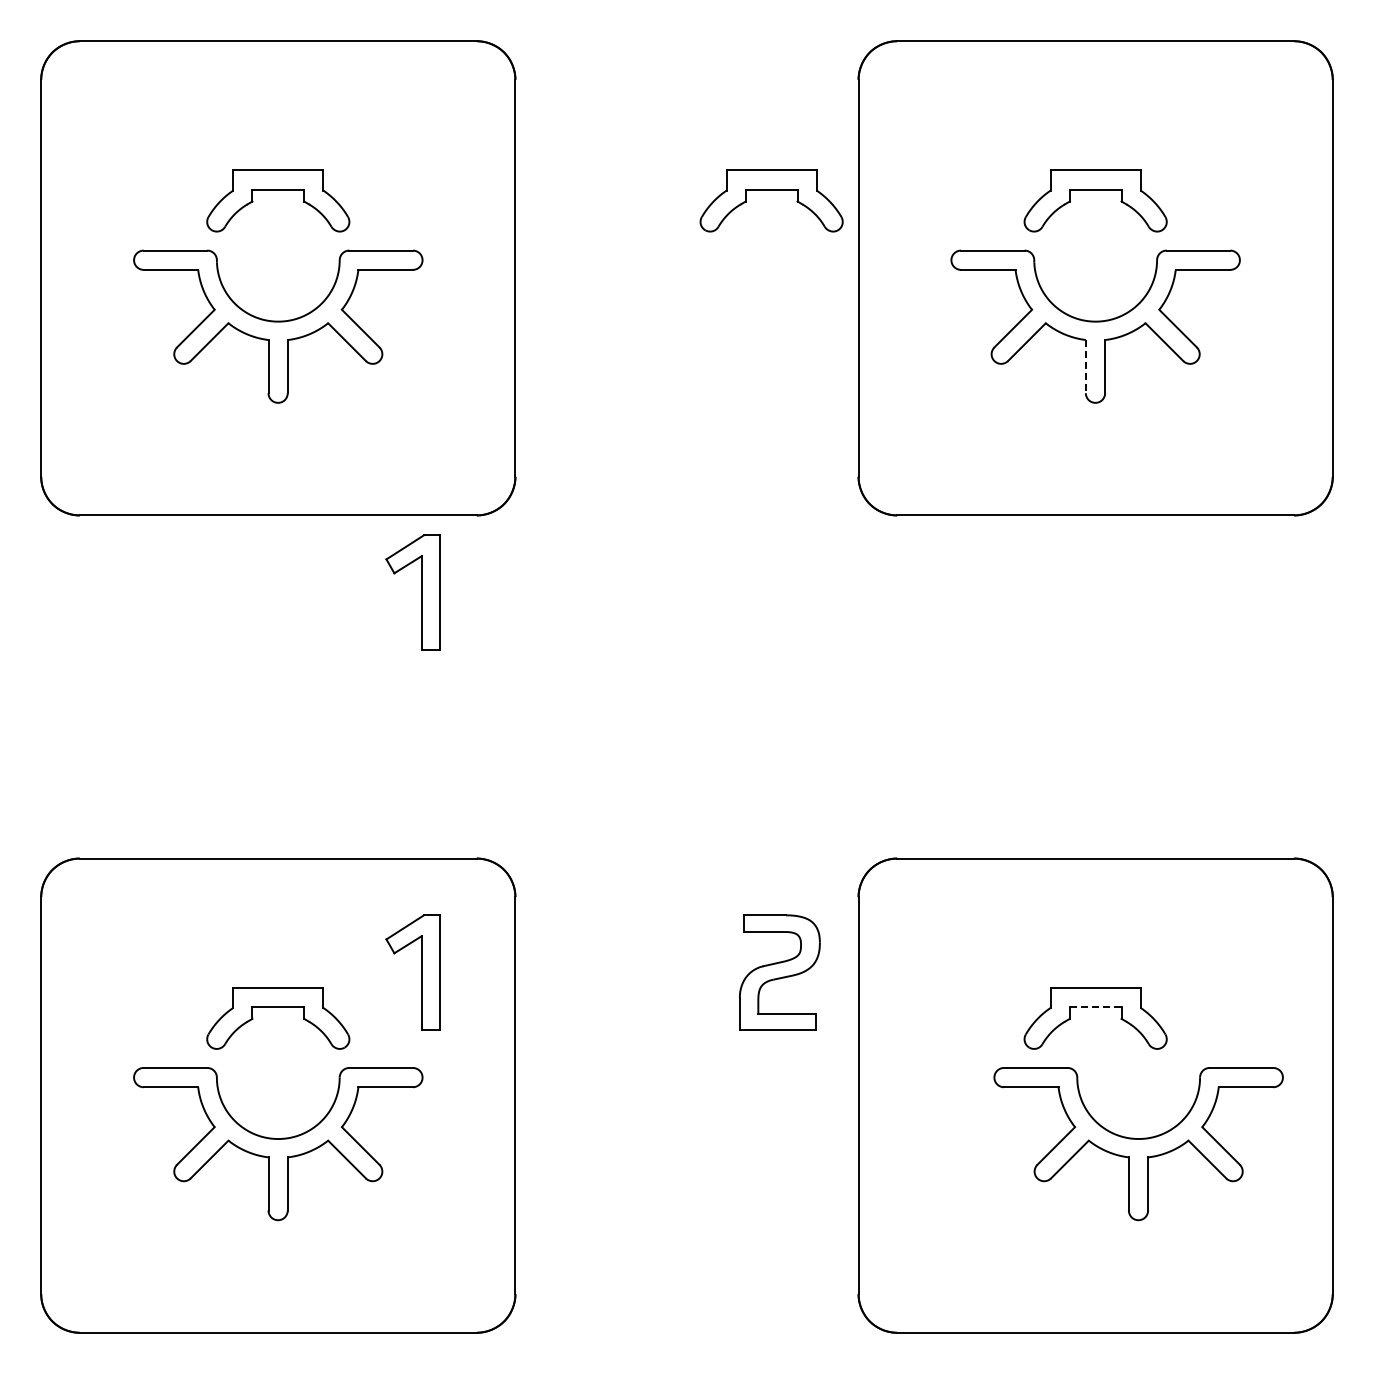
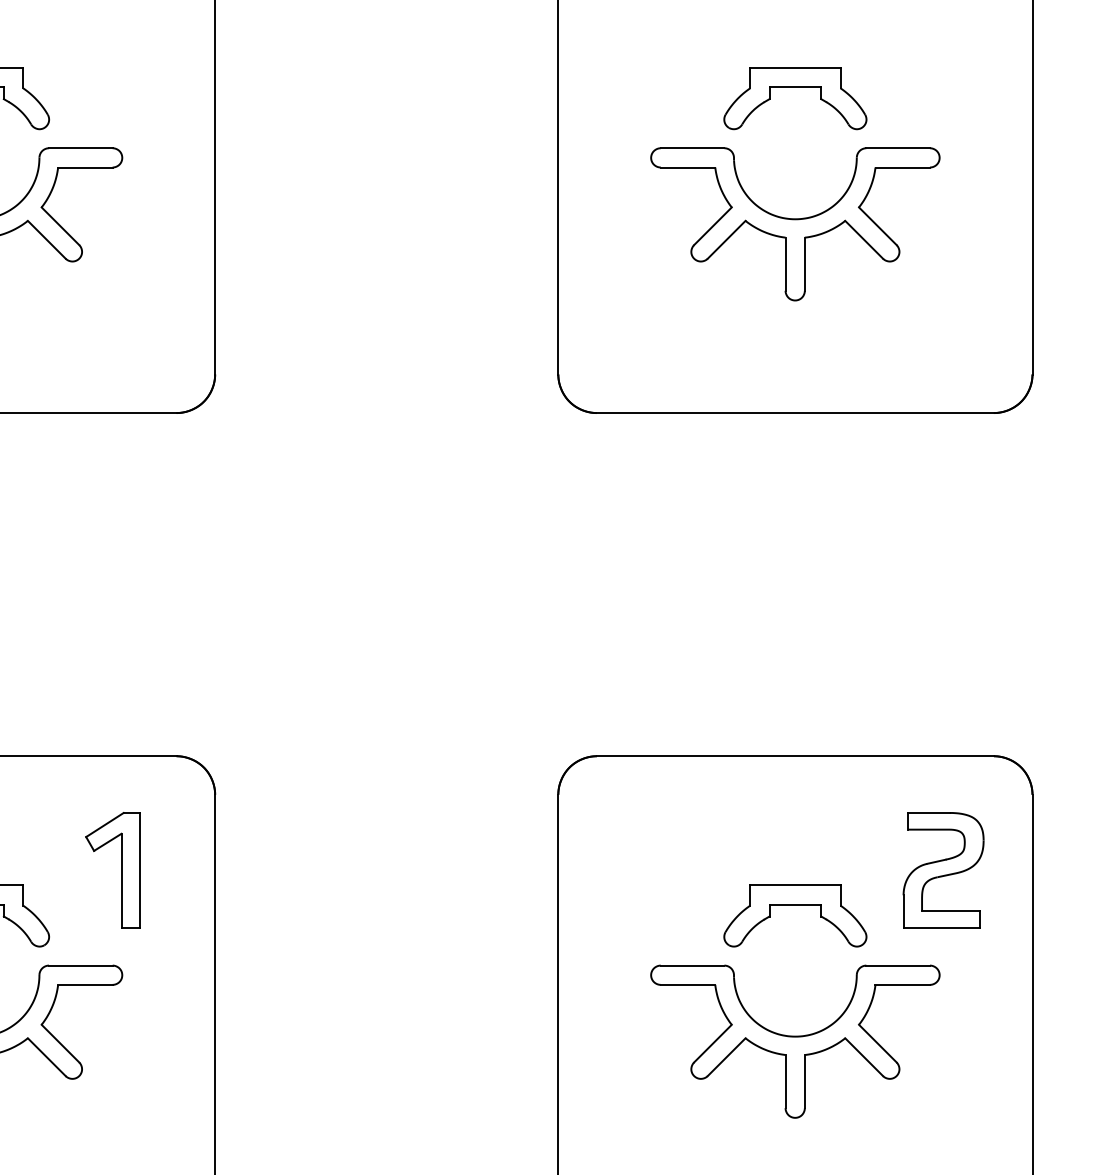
part: (771, 190) -> (471, 88), removed
line: (1085, 366) -> (785, 264), dashed -> solid
part: (421, 592) -> (121, 490), removed
part: (779, 972) -> (943, 870), moved
line: (1095, 1006) -> (795, 904), dashed -> solid
part: (1138, 1144) -> (795, 1042), moved

